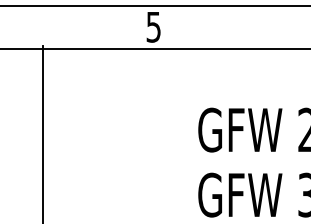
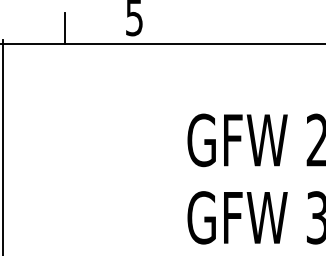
line: (95, 35) -> (65, 27), added

